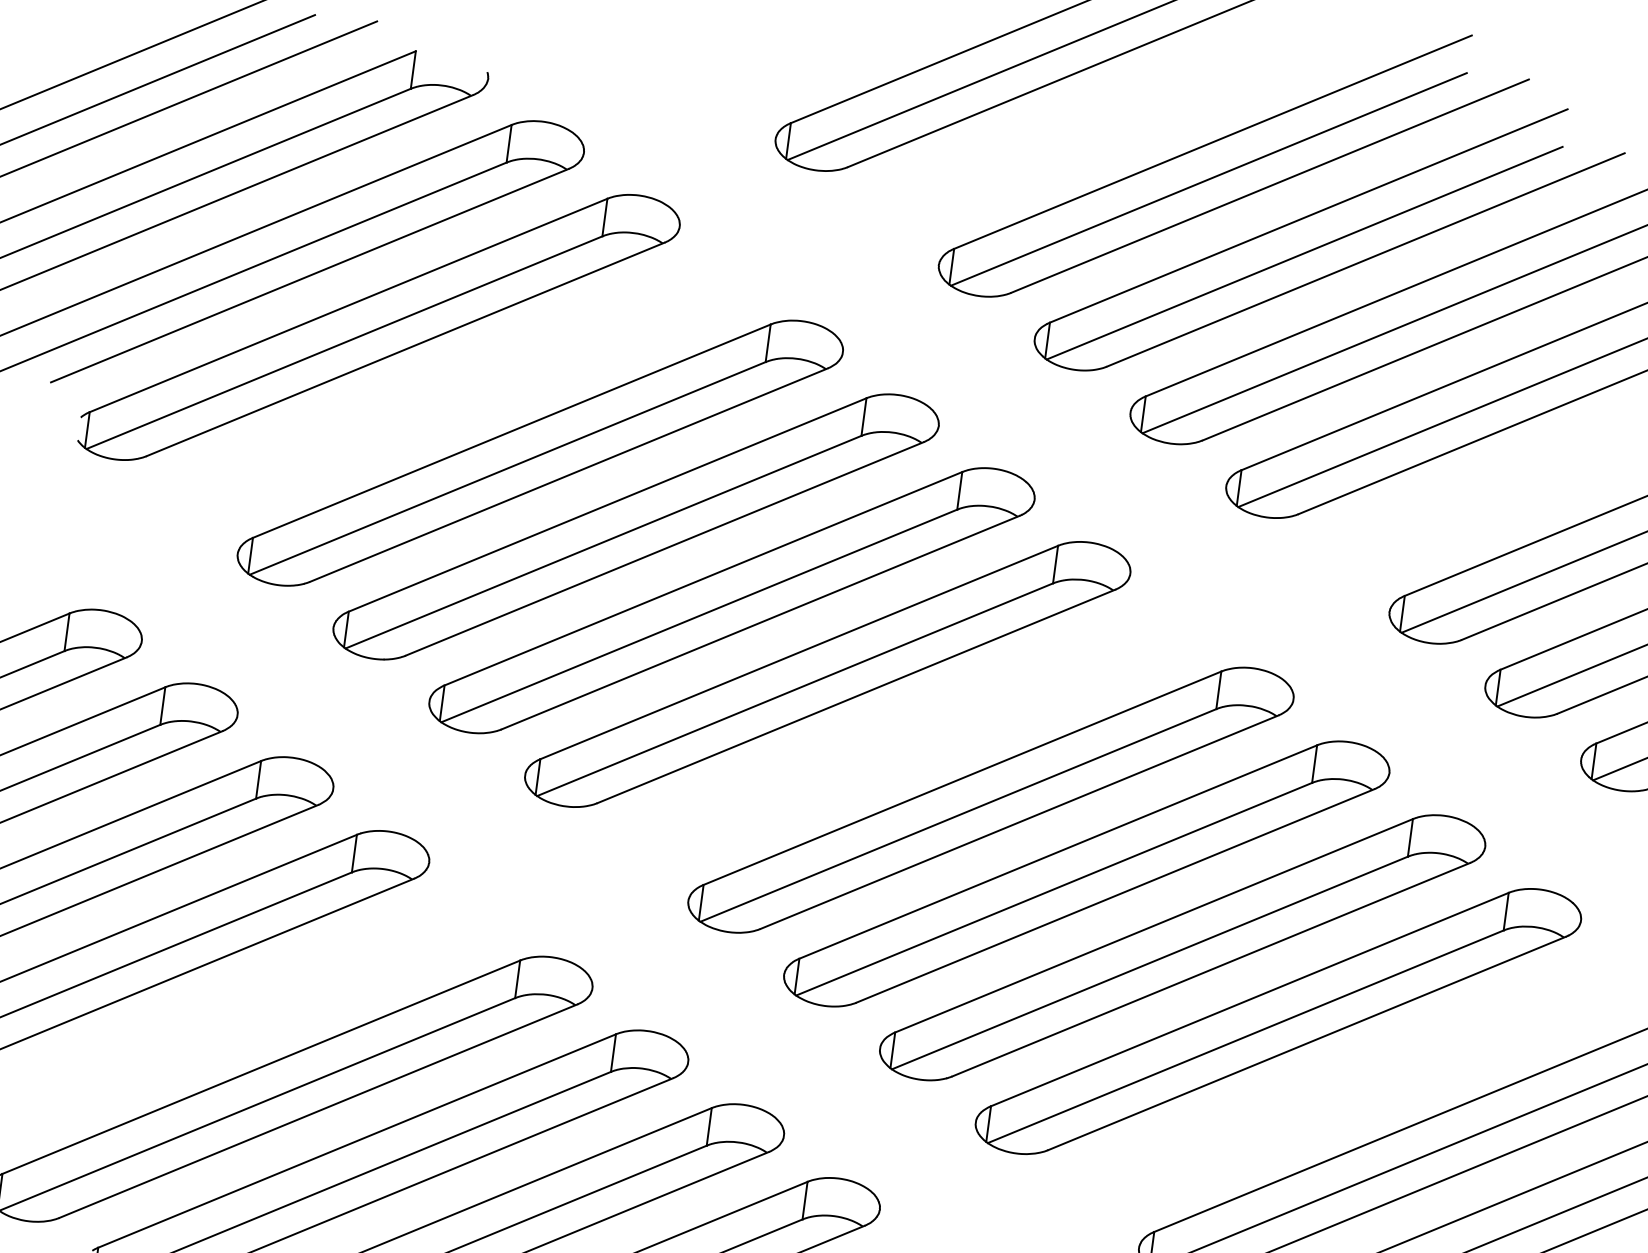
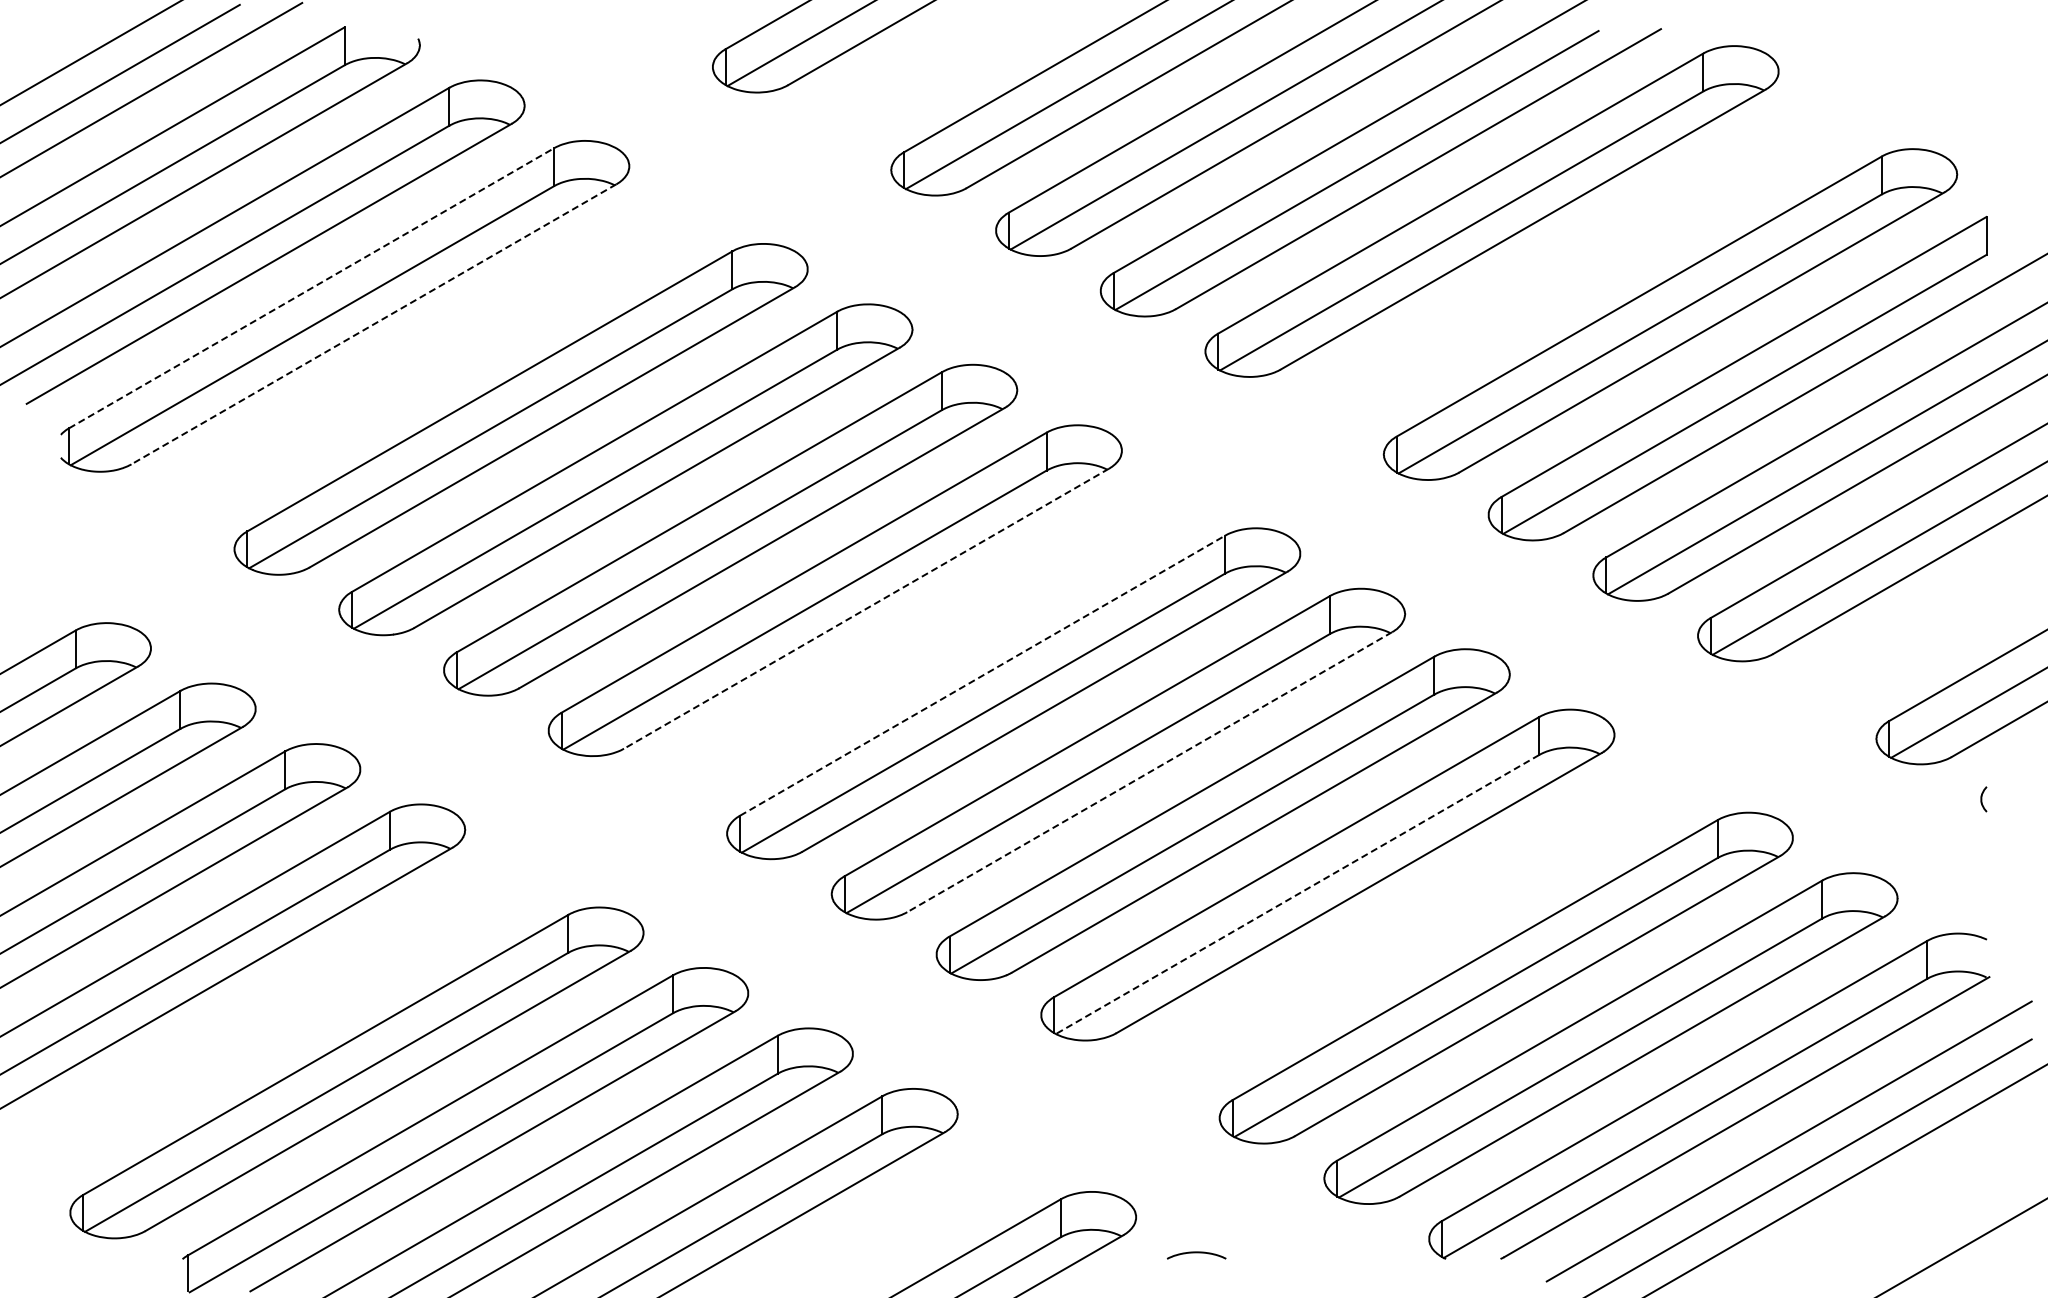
line: (348, 305) -> (311, 288), solid -> dashed
line: (405, 349) -> (373, 324), solid -> dashed
line: (856, 696) -> (866, 608), solid -> dashed
line: (962, 778) -> (982, 675), solid -> dashed
line: (1115, 896) -> (1149, 772), solid -> dashed
line: (1245, 1036) -> (1297, 894), solid -> dashed

